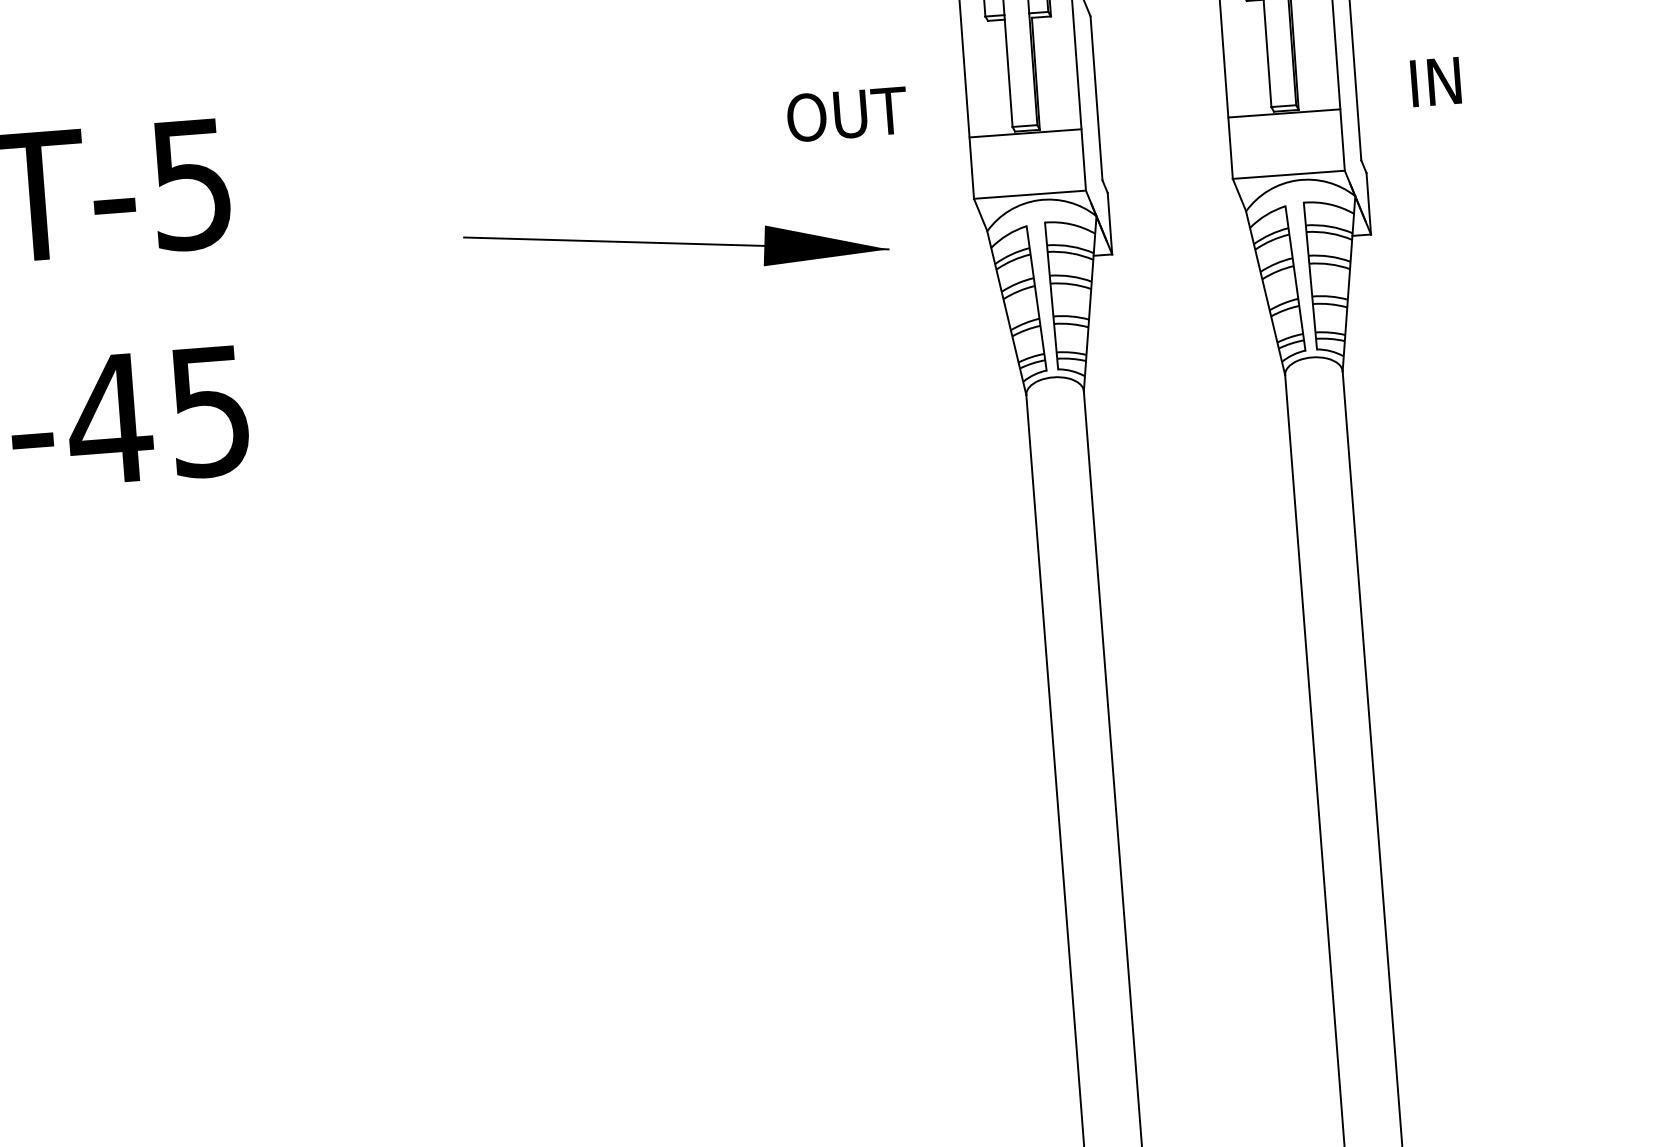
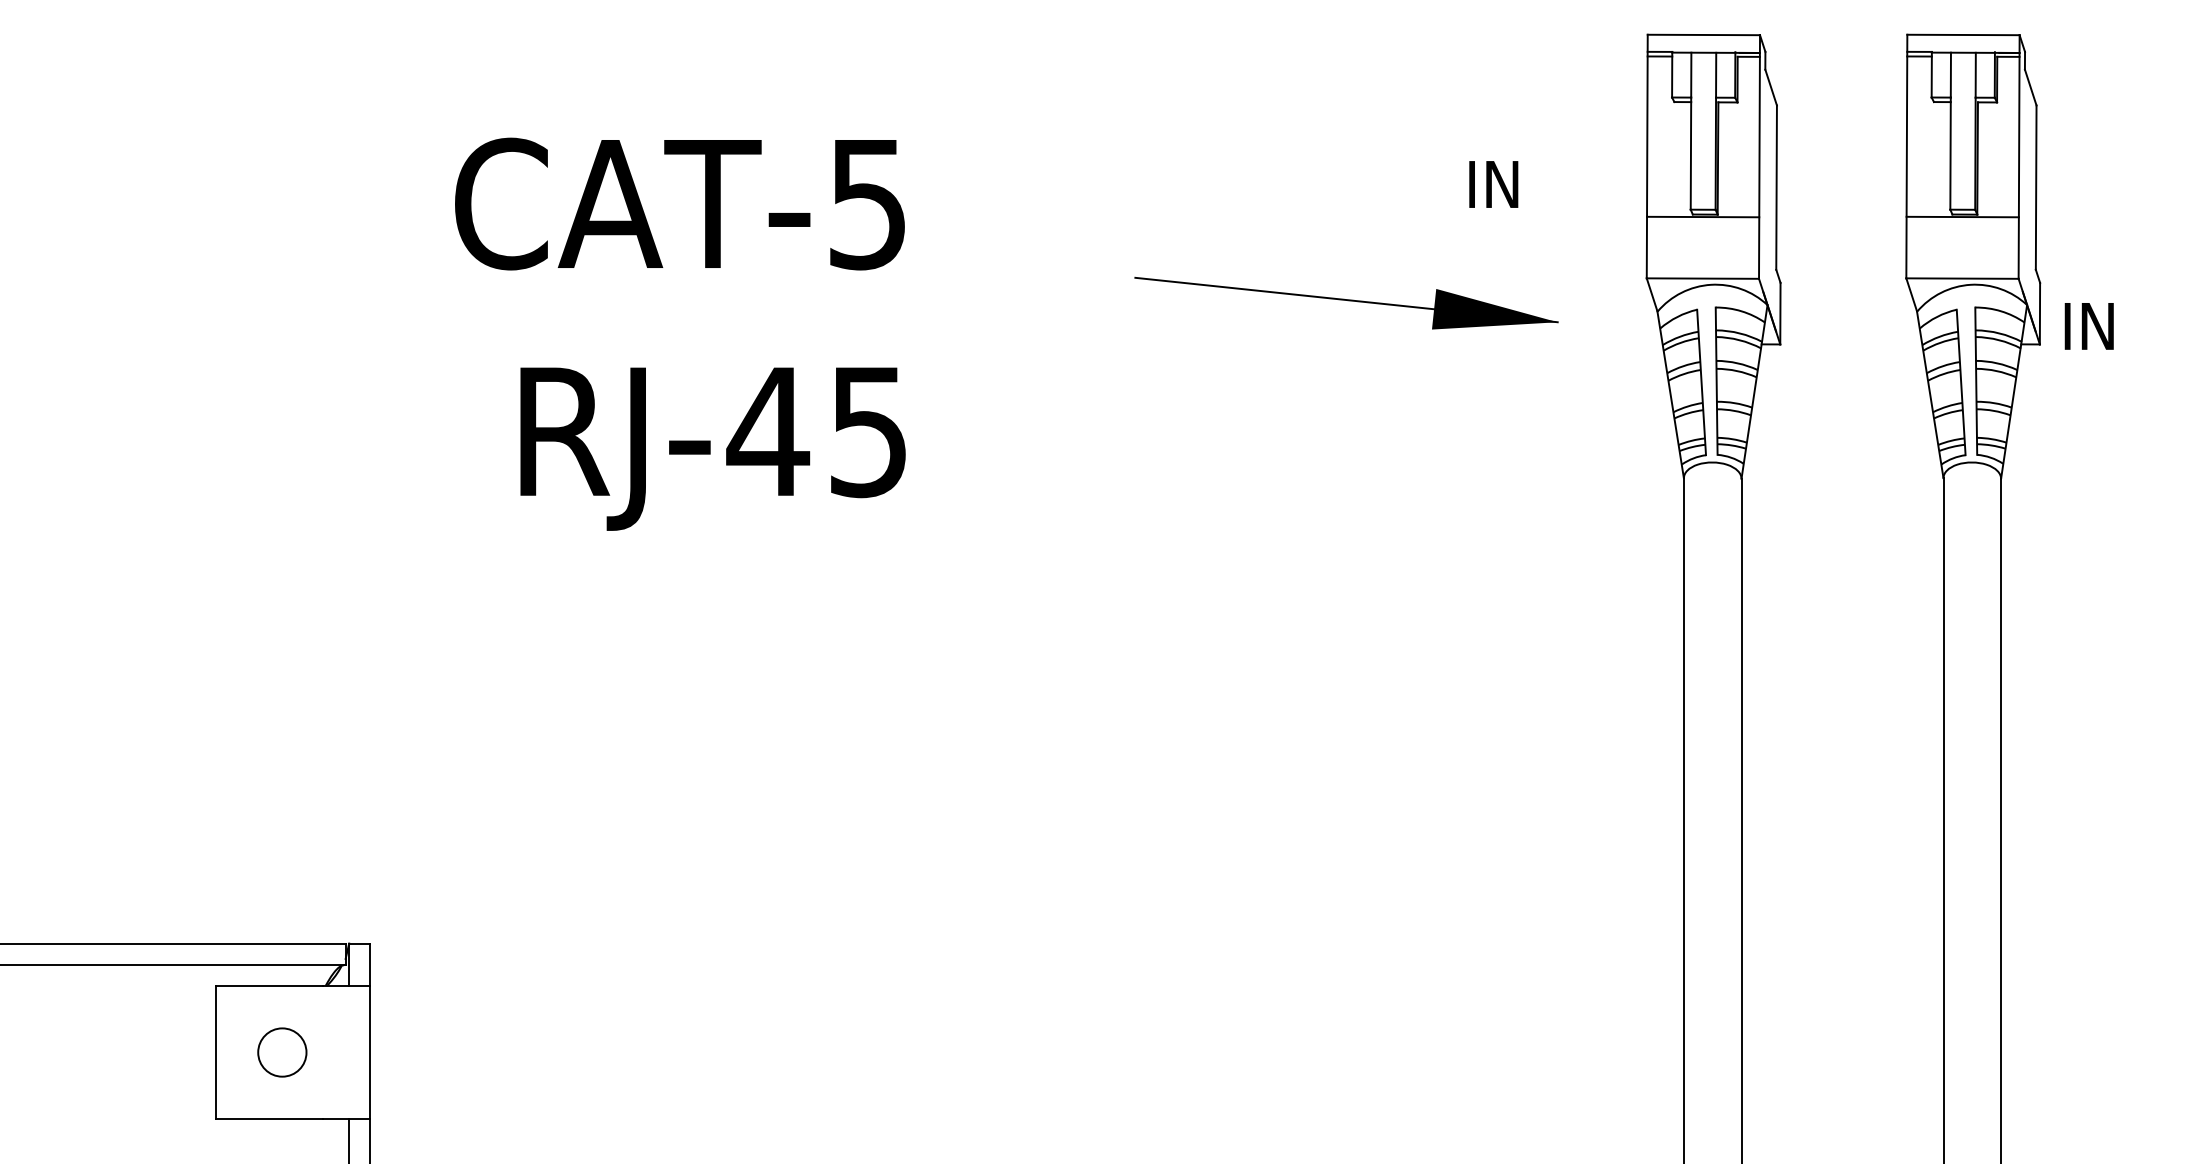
text: (1435, 82) -> (2088, 326), moved
text: (846, 114) -> (1526, 184), OUT -> IN

